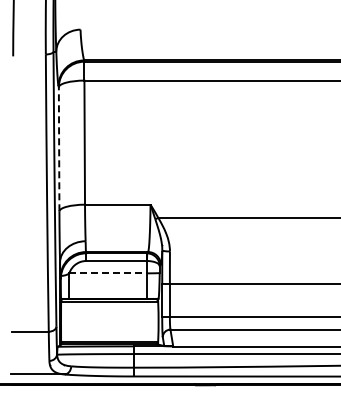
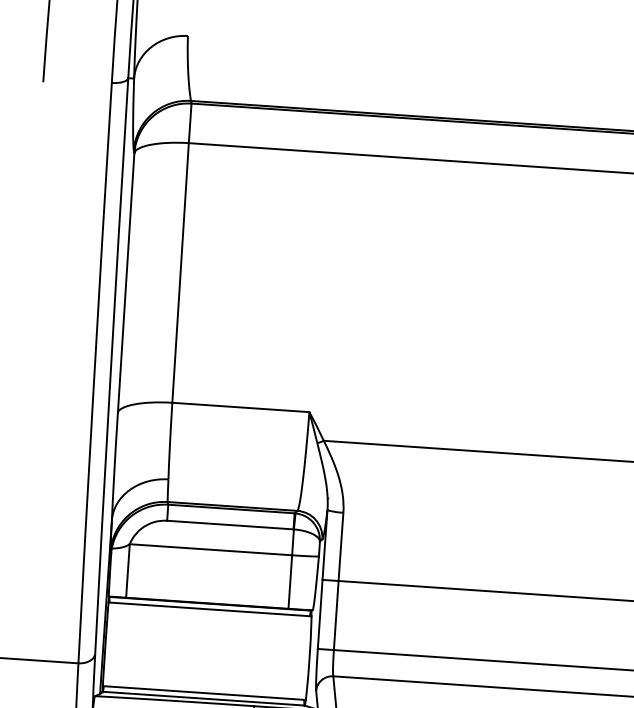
line: (59, 148) -> (126, 281), dashed -> solid
line: (108, 273) -> (211, 550), dashed -> solid

